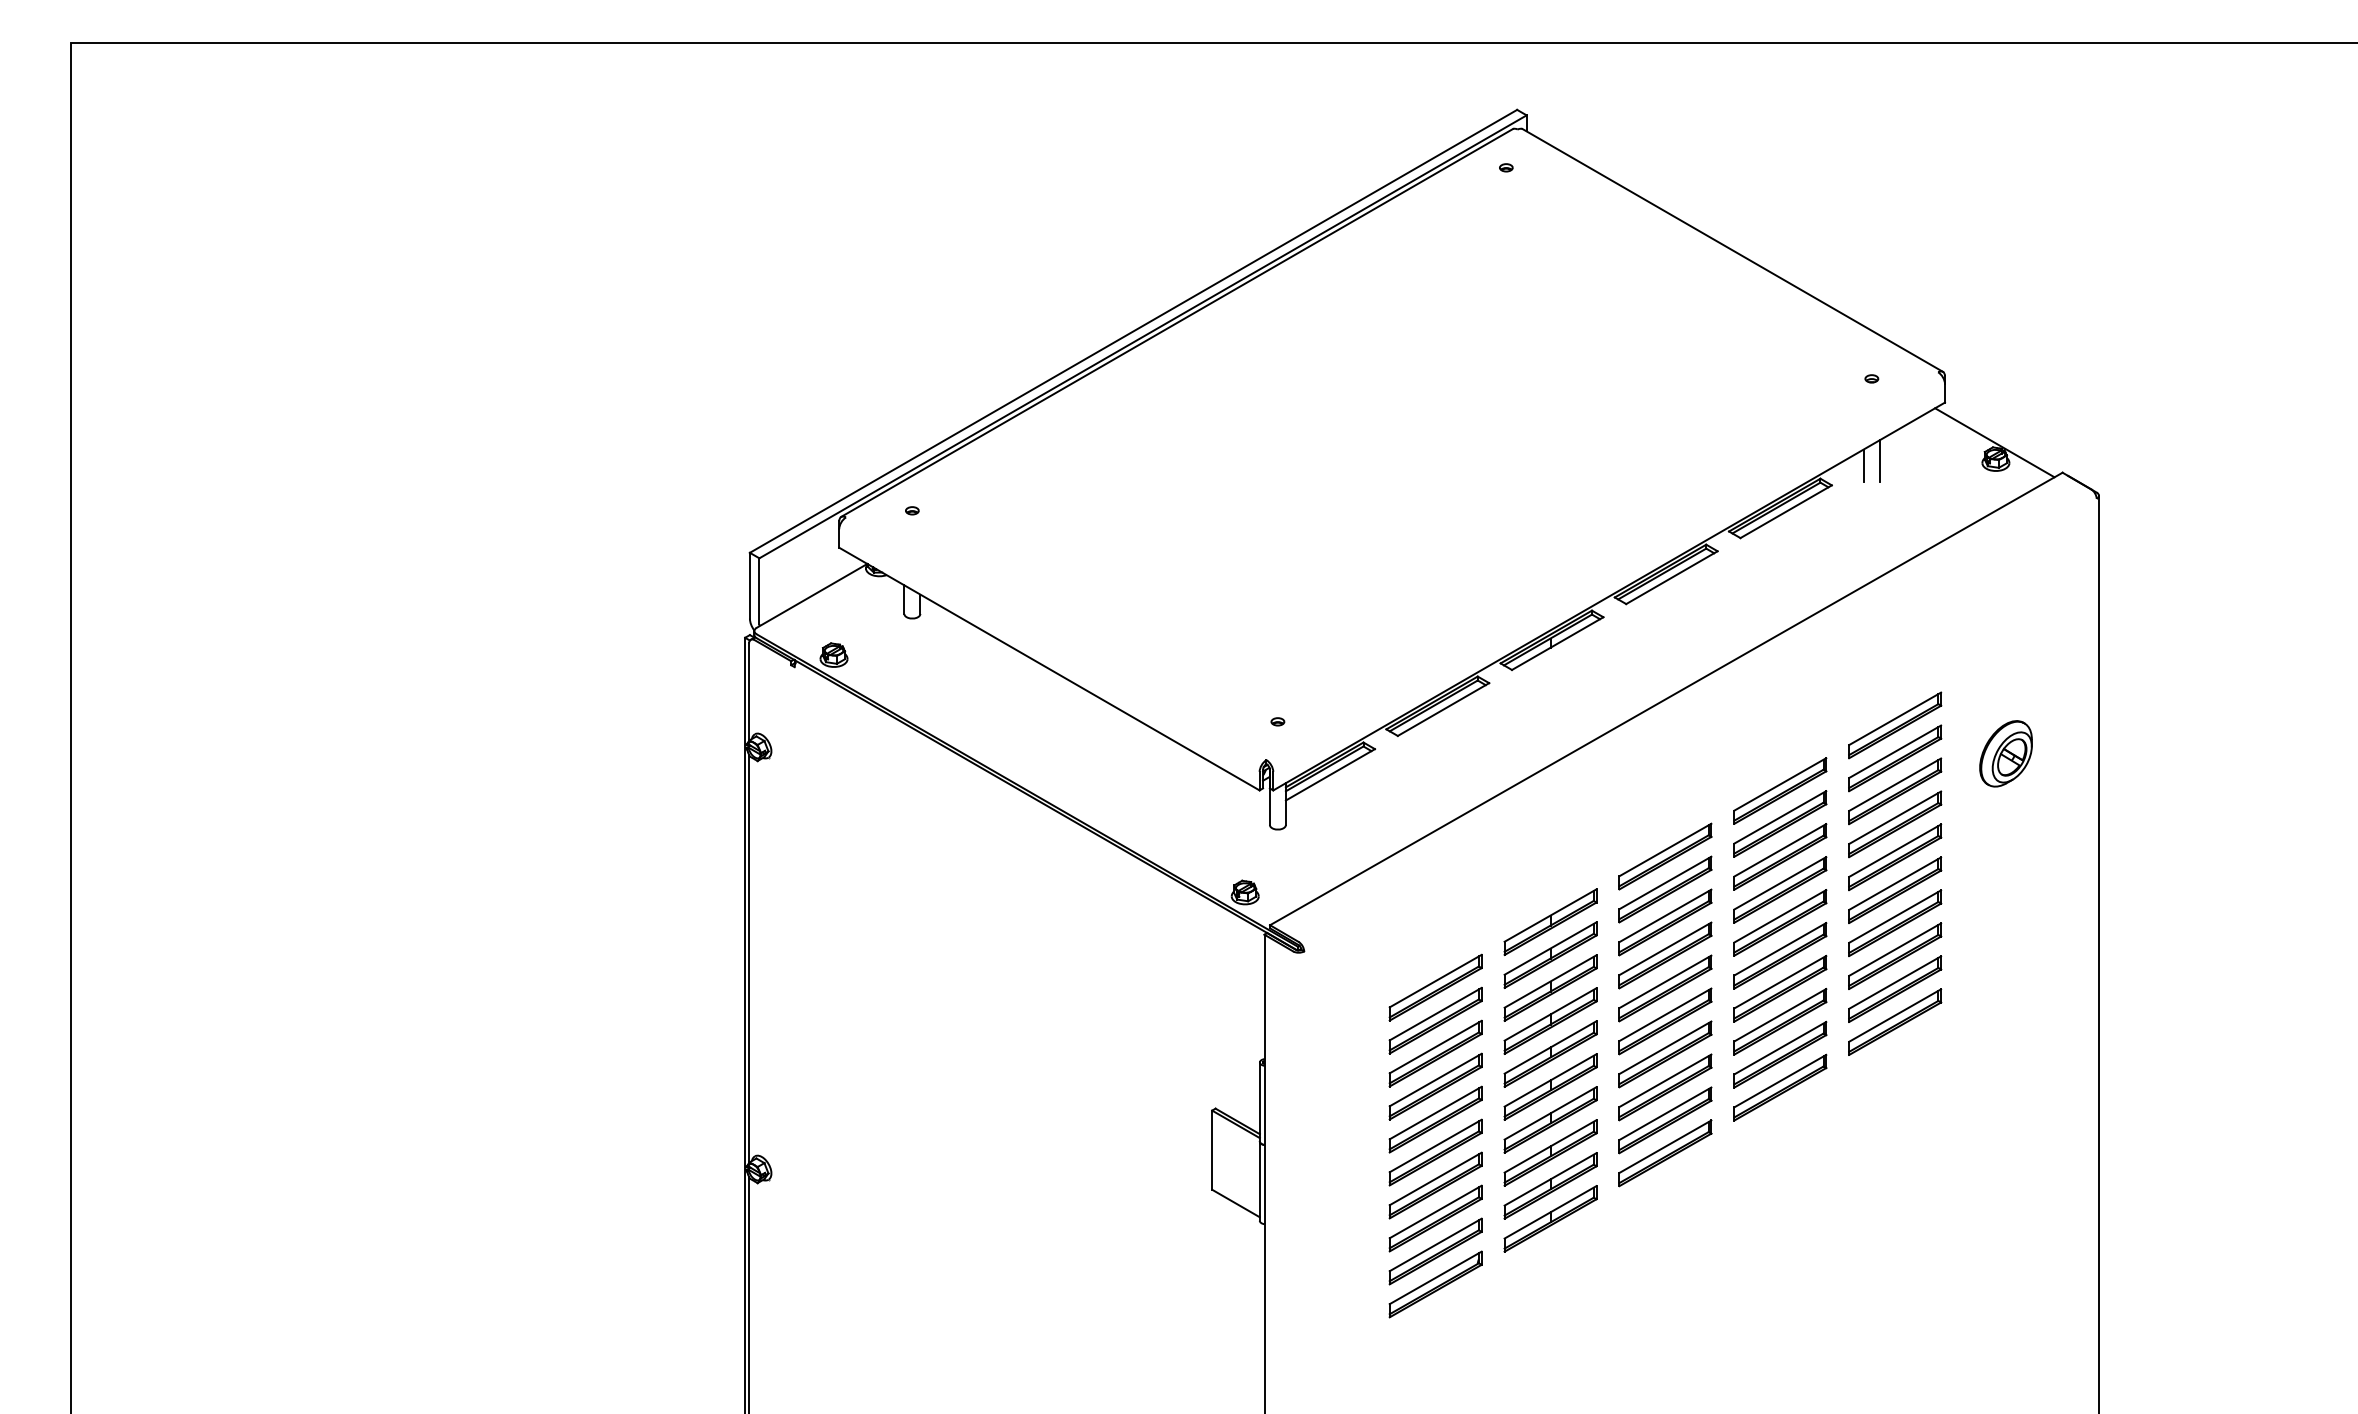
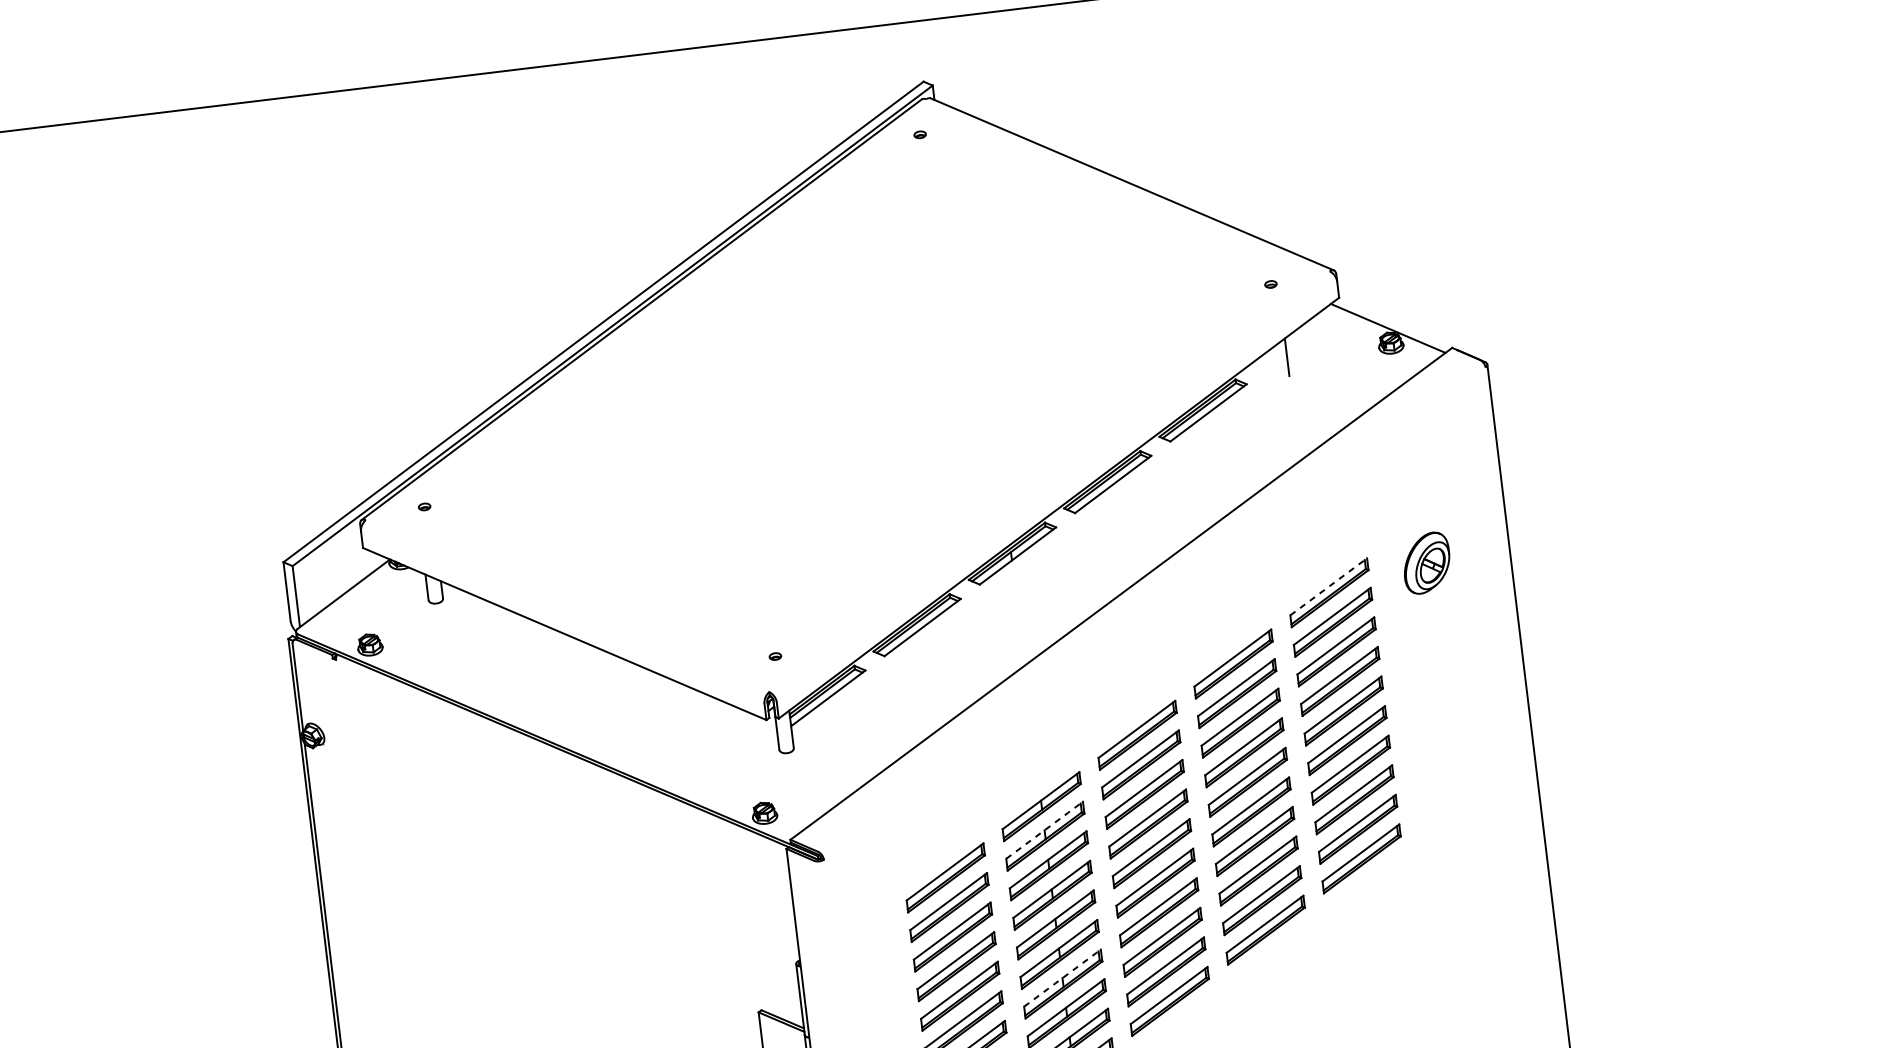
line: (1863, 465) -> (1272, 363), removed
line: (1895, 718) -> (1329, 586), solid -> dashed
part: (2005, 753) -> (1426, 562), moved
line: (1550, 948) -> (1044, 830), solid -> dashed
line: (1550, 1113) -> (1062, 978), solid -> dashed

